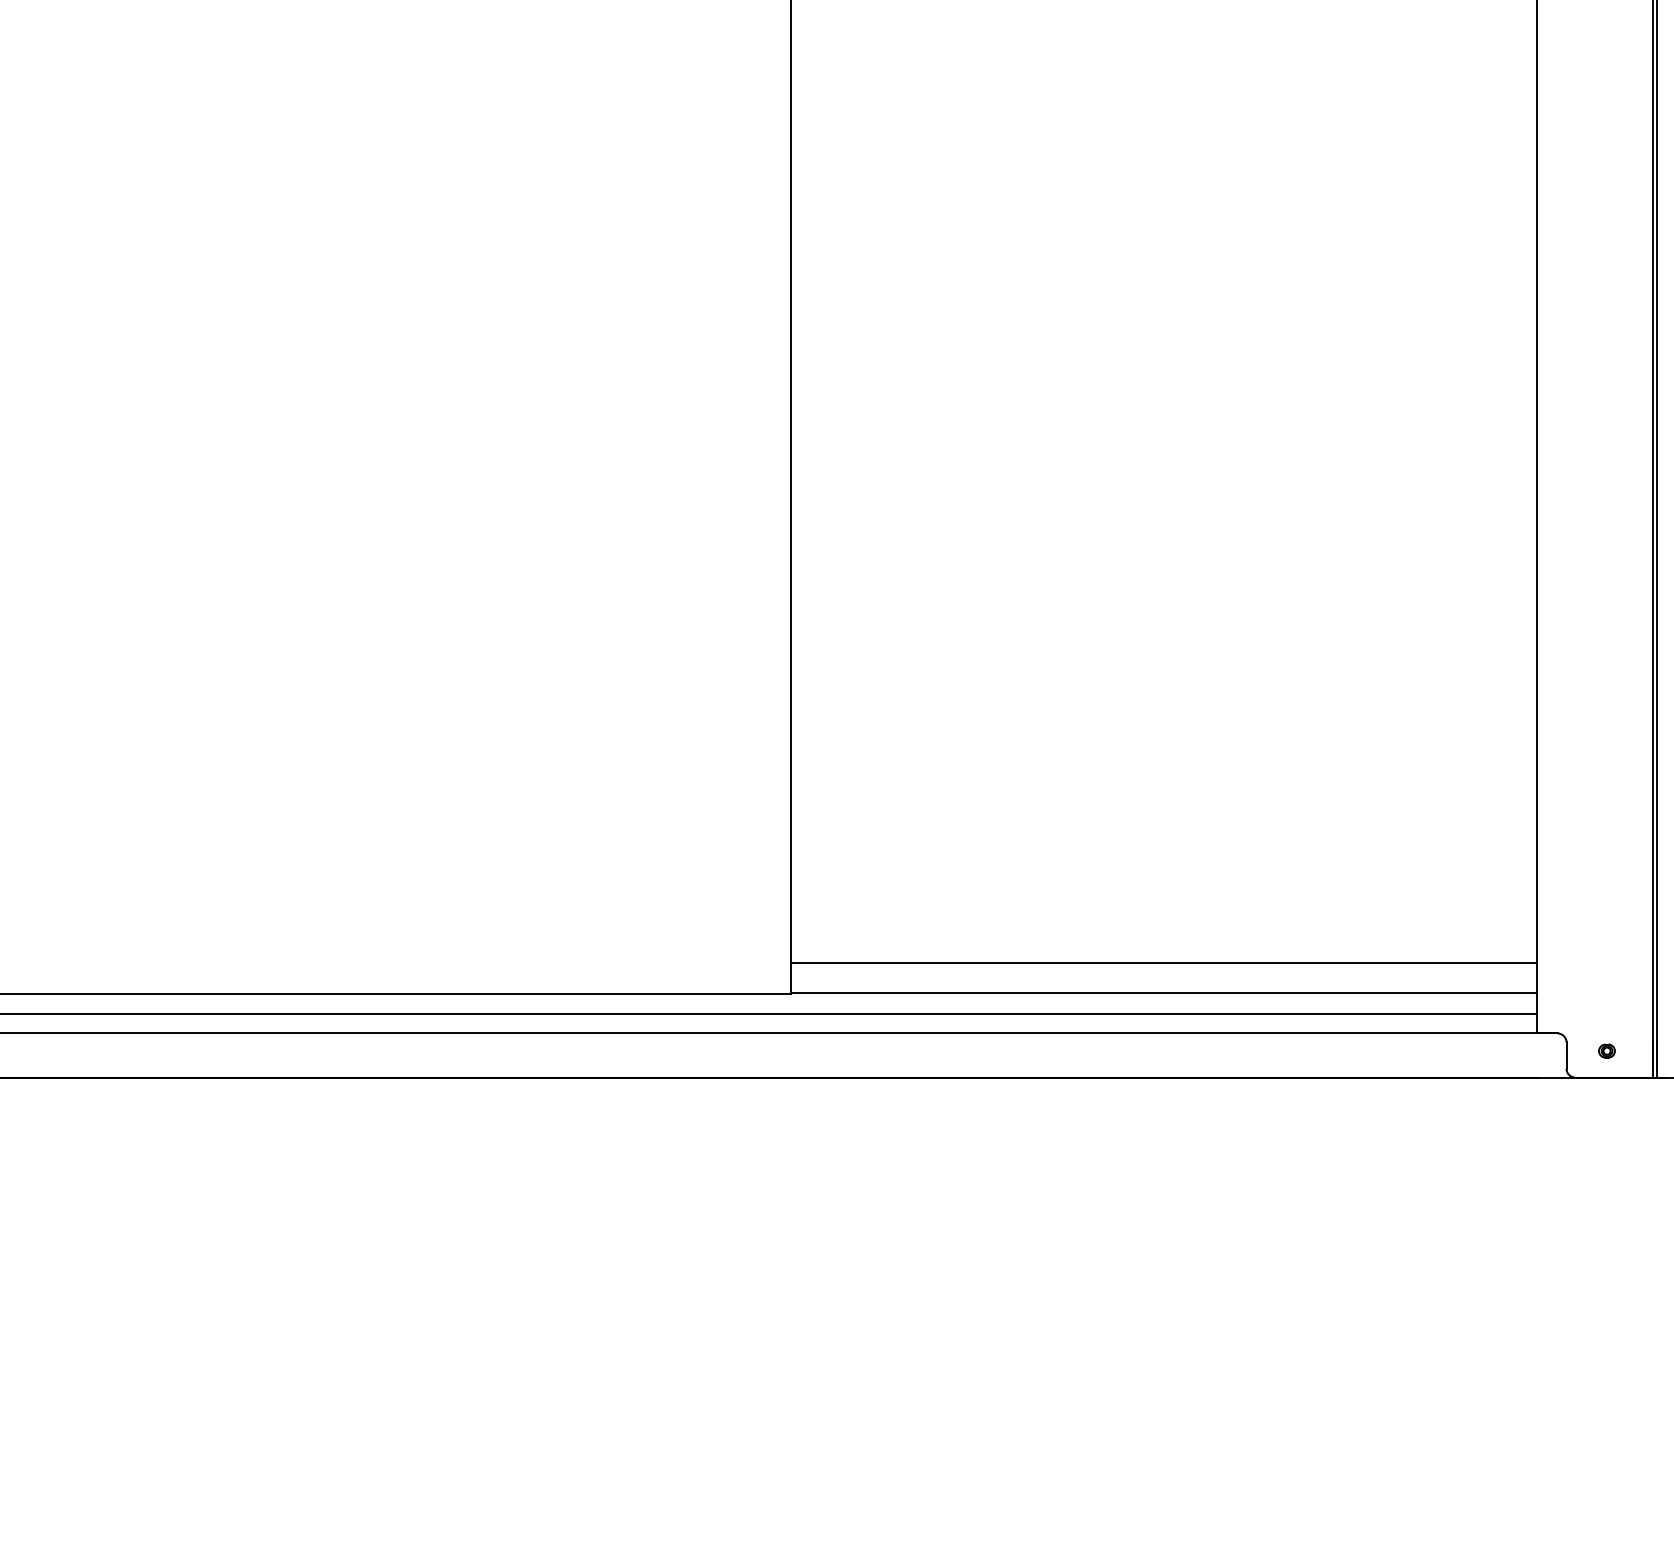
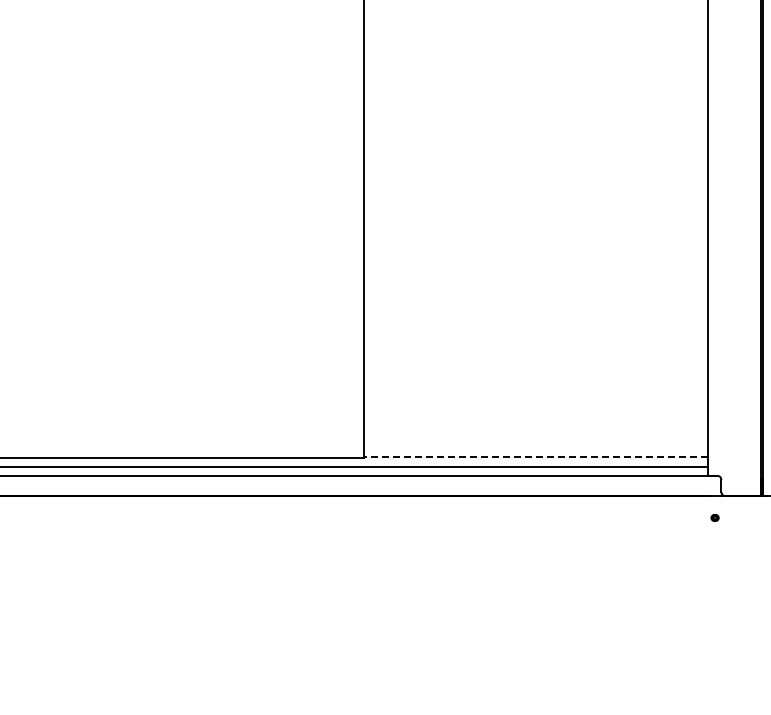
line: (1162, 963) -> (535, 443), removed
line: (1162, 993) -> (535, 457), solid -> dashed
part: (1605, 1050) -> (714, 517), moved

